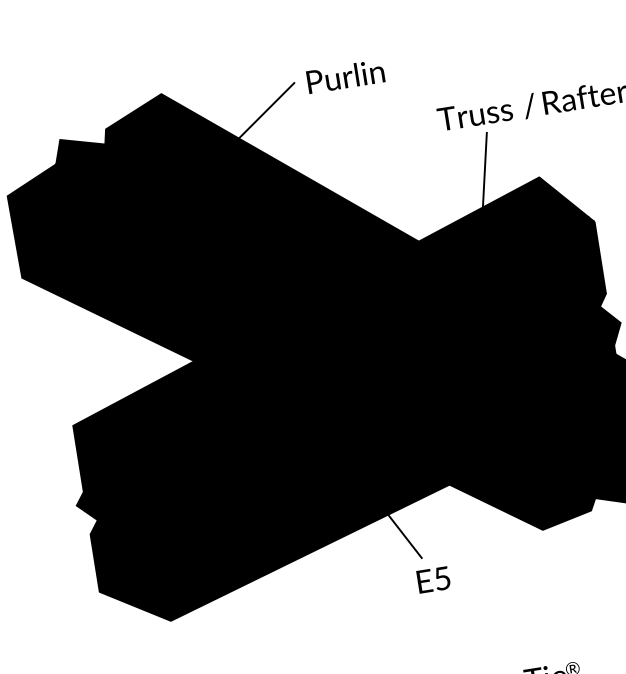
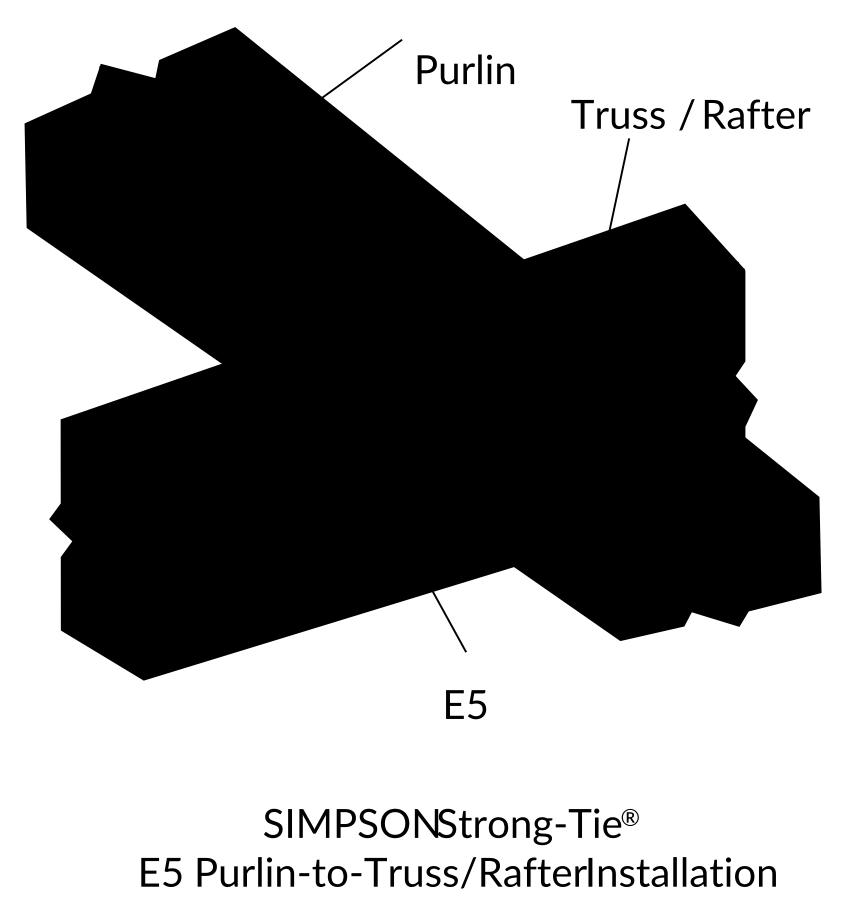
text: (345, 76) -> (465, 69), moved
text: (434, 579) -> (466, 704), moved

